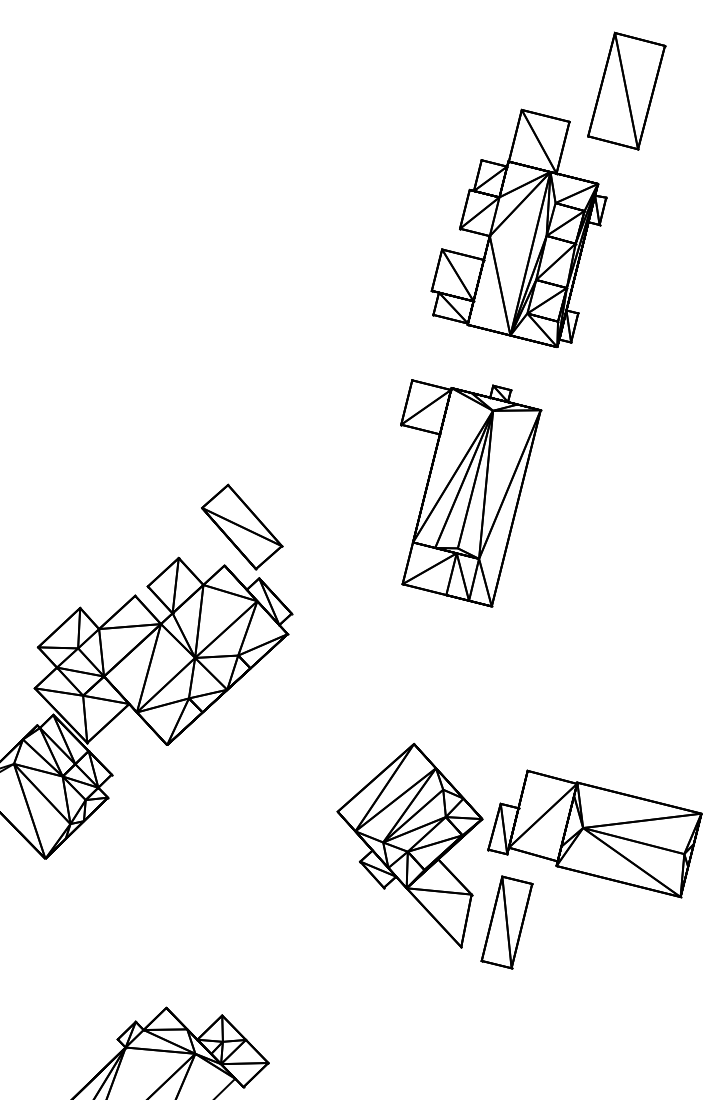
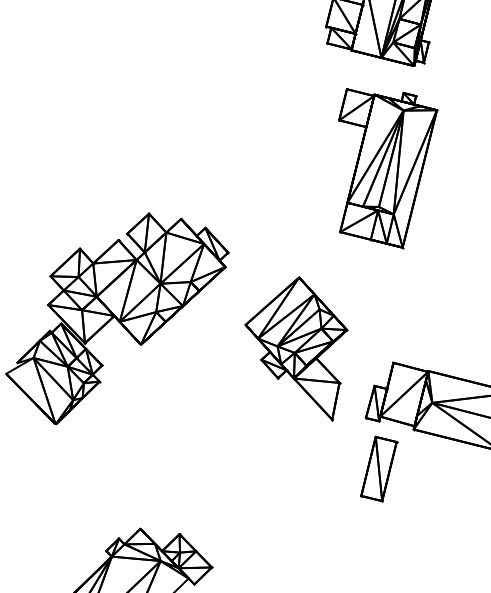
part: (471, 493) -> (388, 168), moved
part: (242, 526) -> (193, 191), removed
part: (409, 845) -> (295, 348), moved

